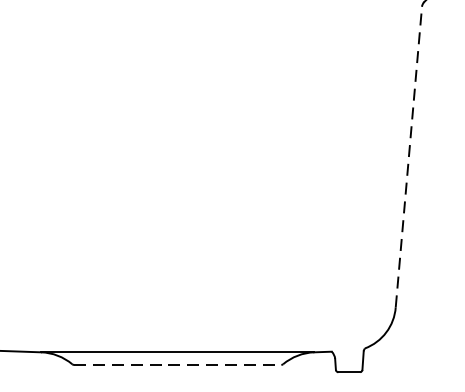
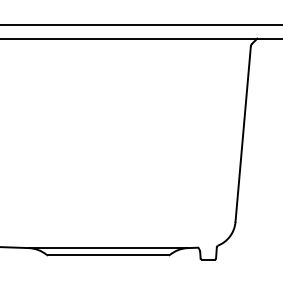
line: (409, 157) -> (243, 134), dashed -> solid
line: (177, 365) -> (108, 255), dashed -> solid

